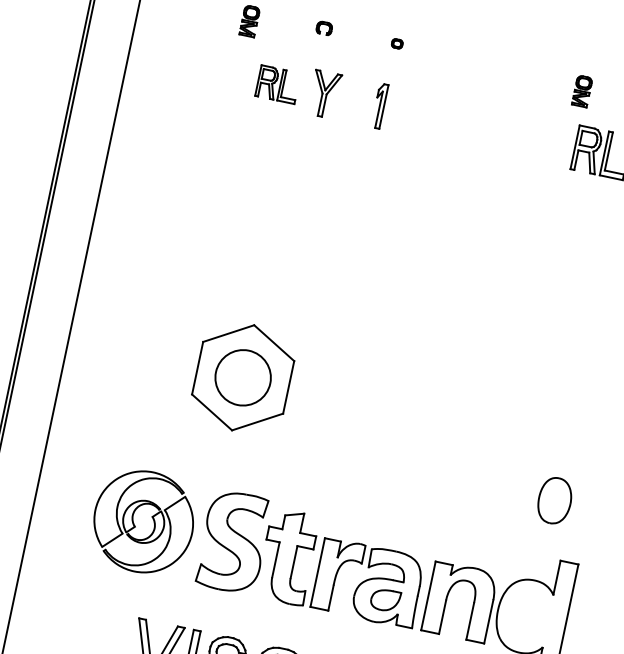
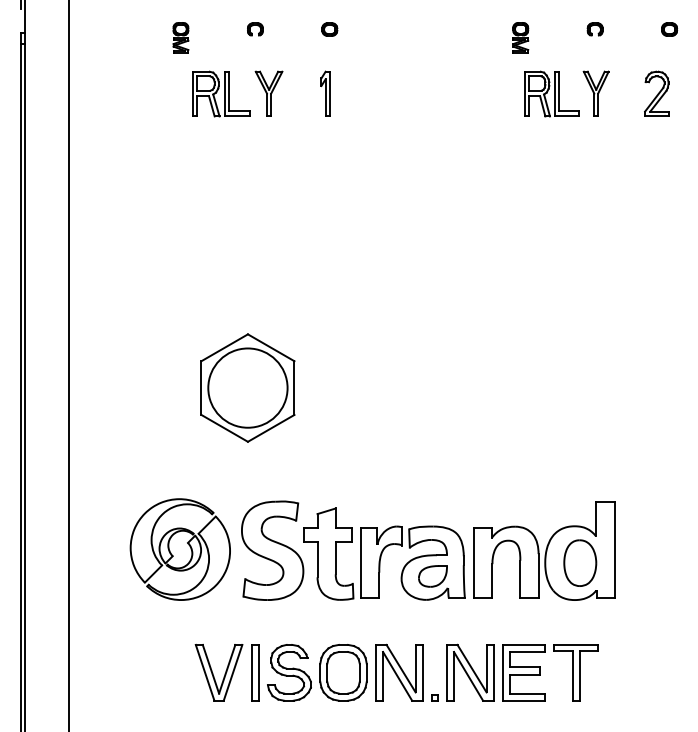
part: (396, 43) -> (329, 29), size x1.43
part: (278, 84) -> (221, 93), size x1.43
circle: (242, 377) -> (247, 387), size x1.43
part: (555, 500) -> (580, 562), moved

